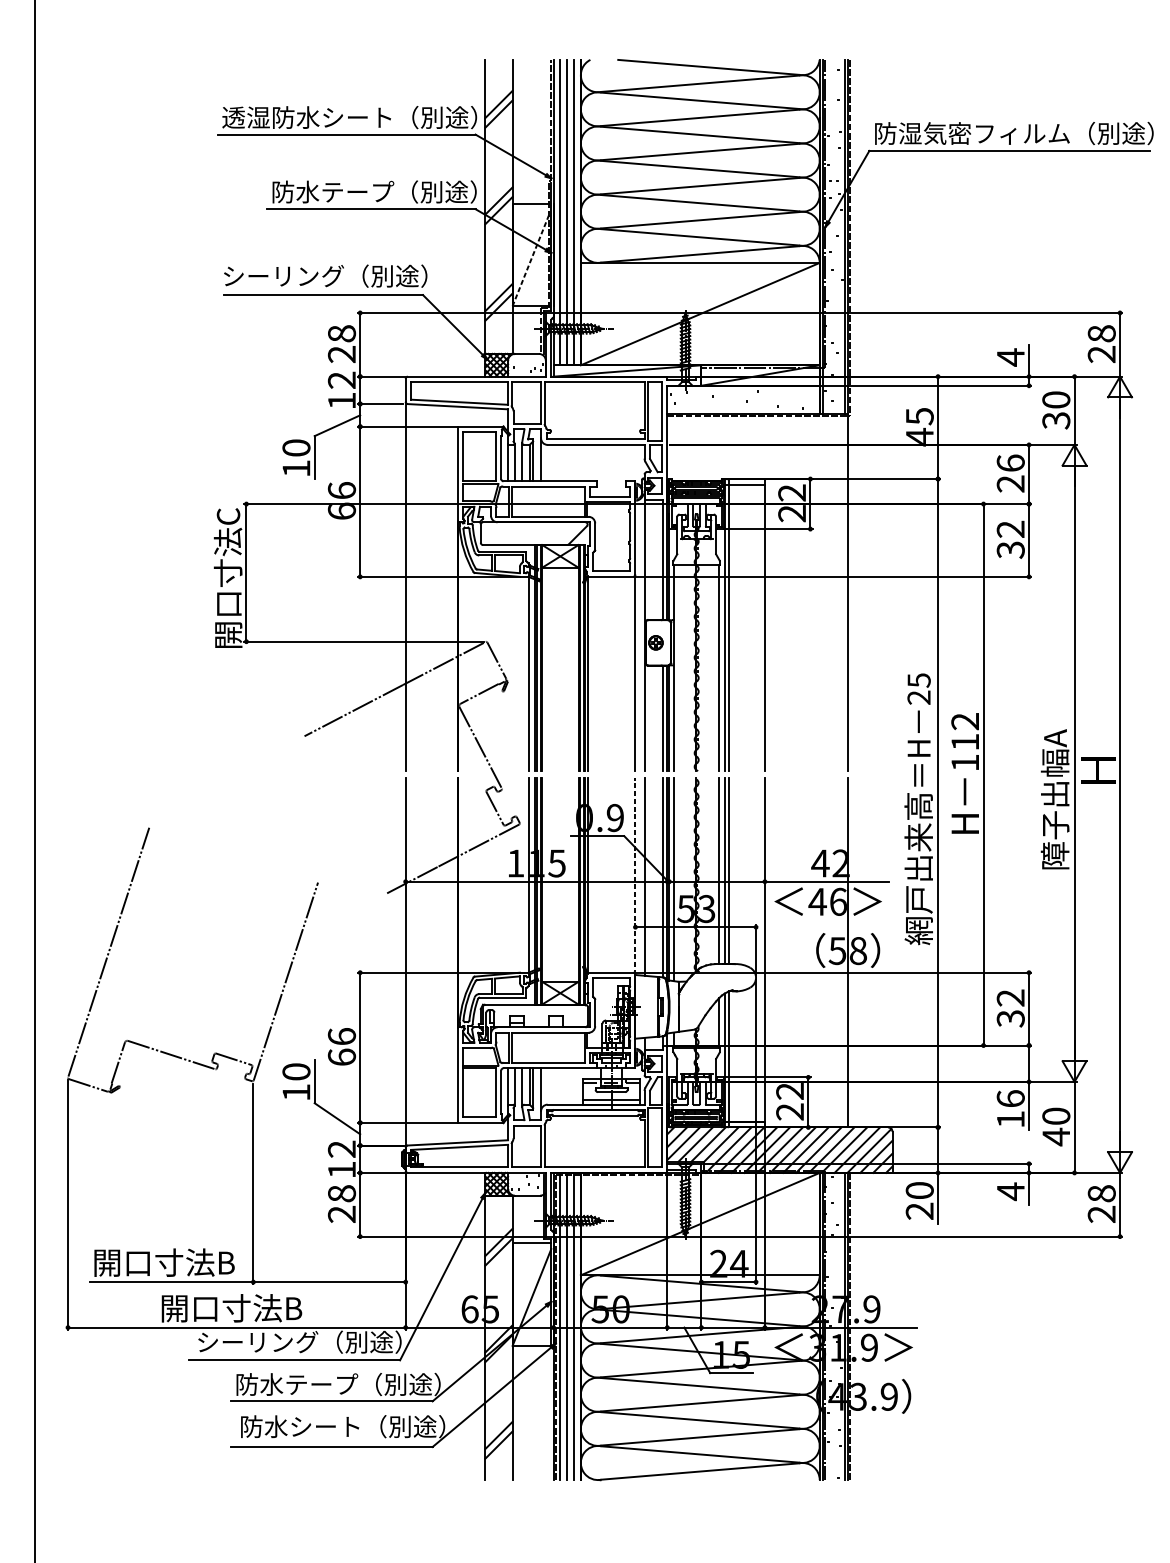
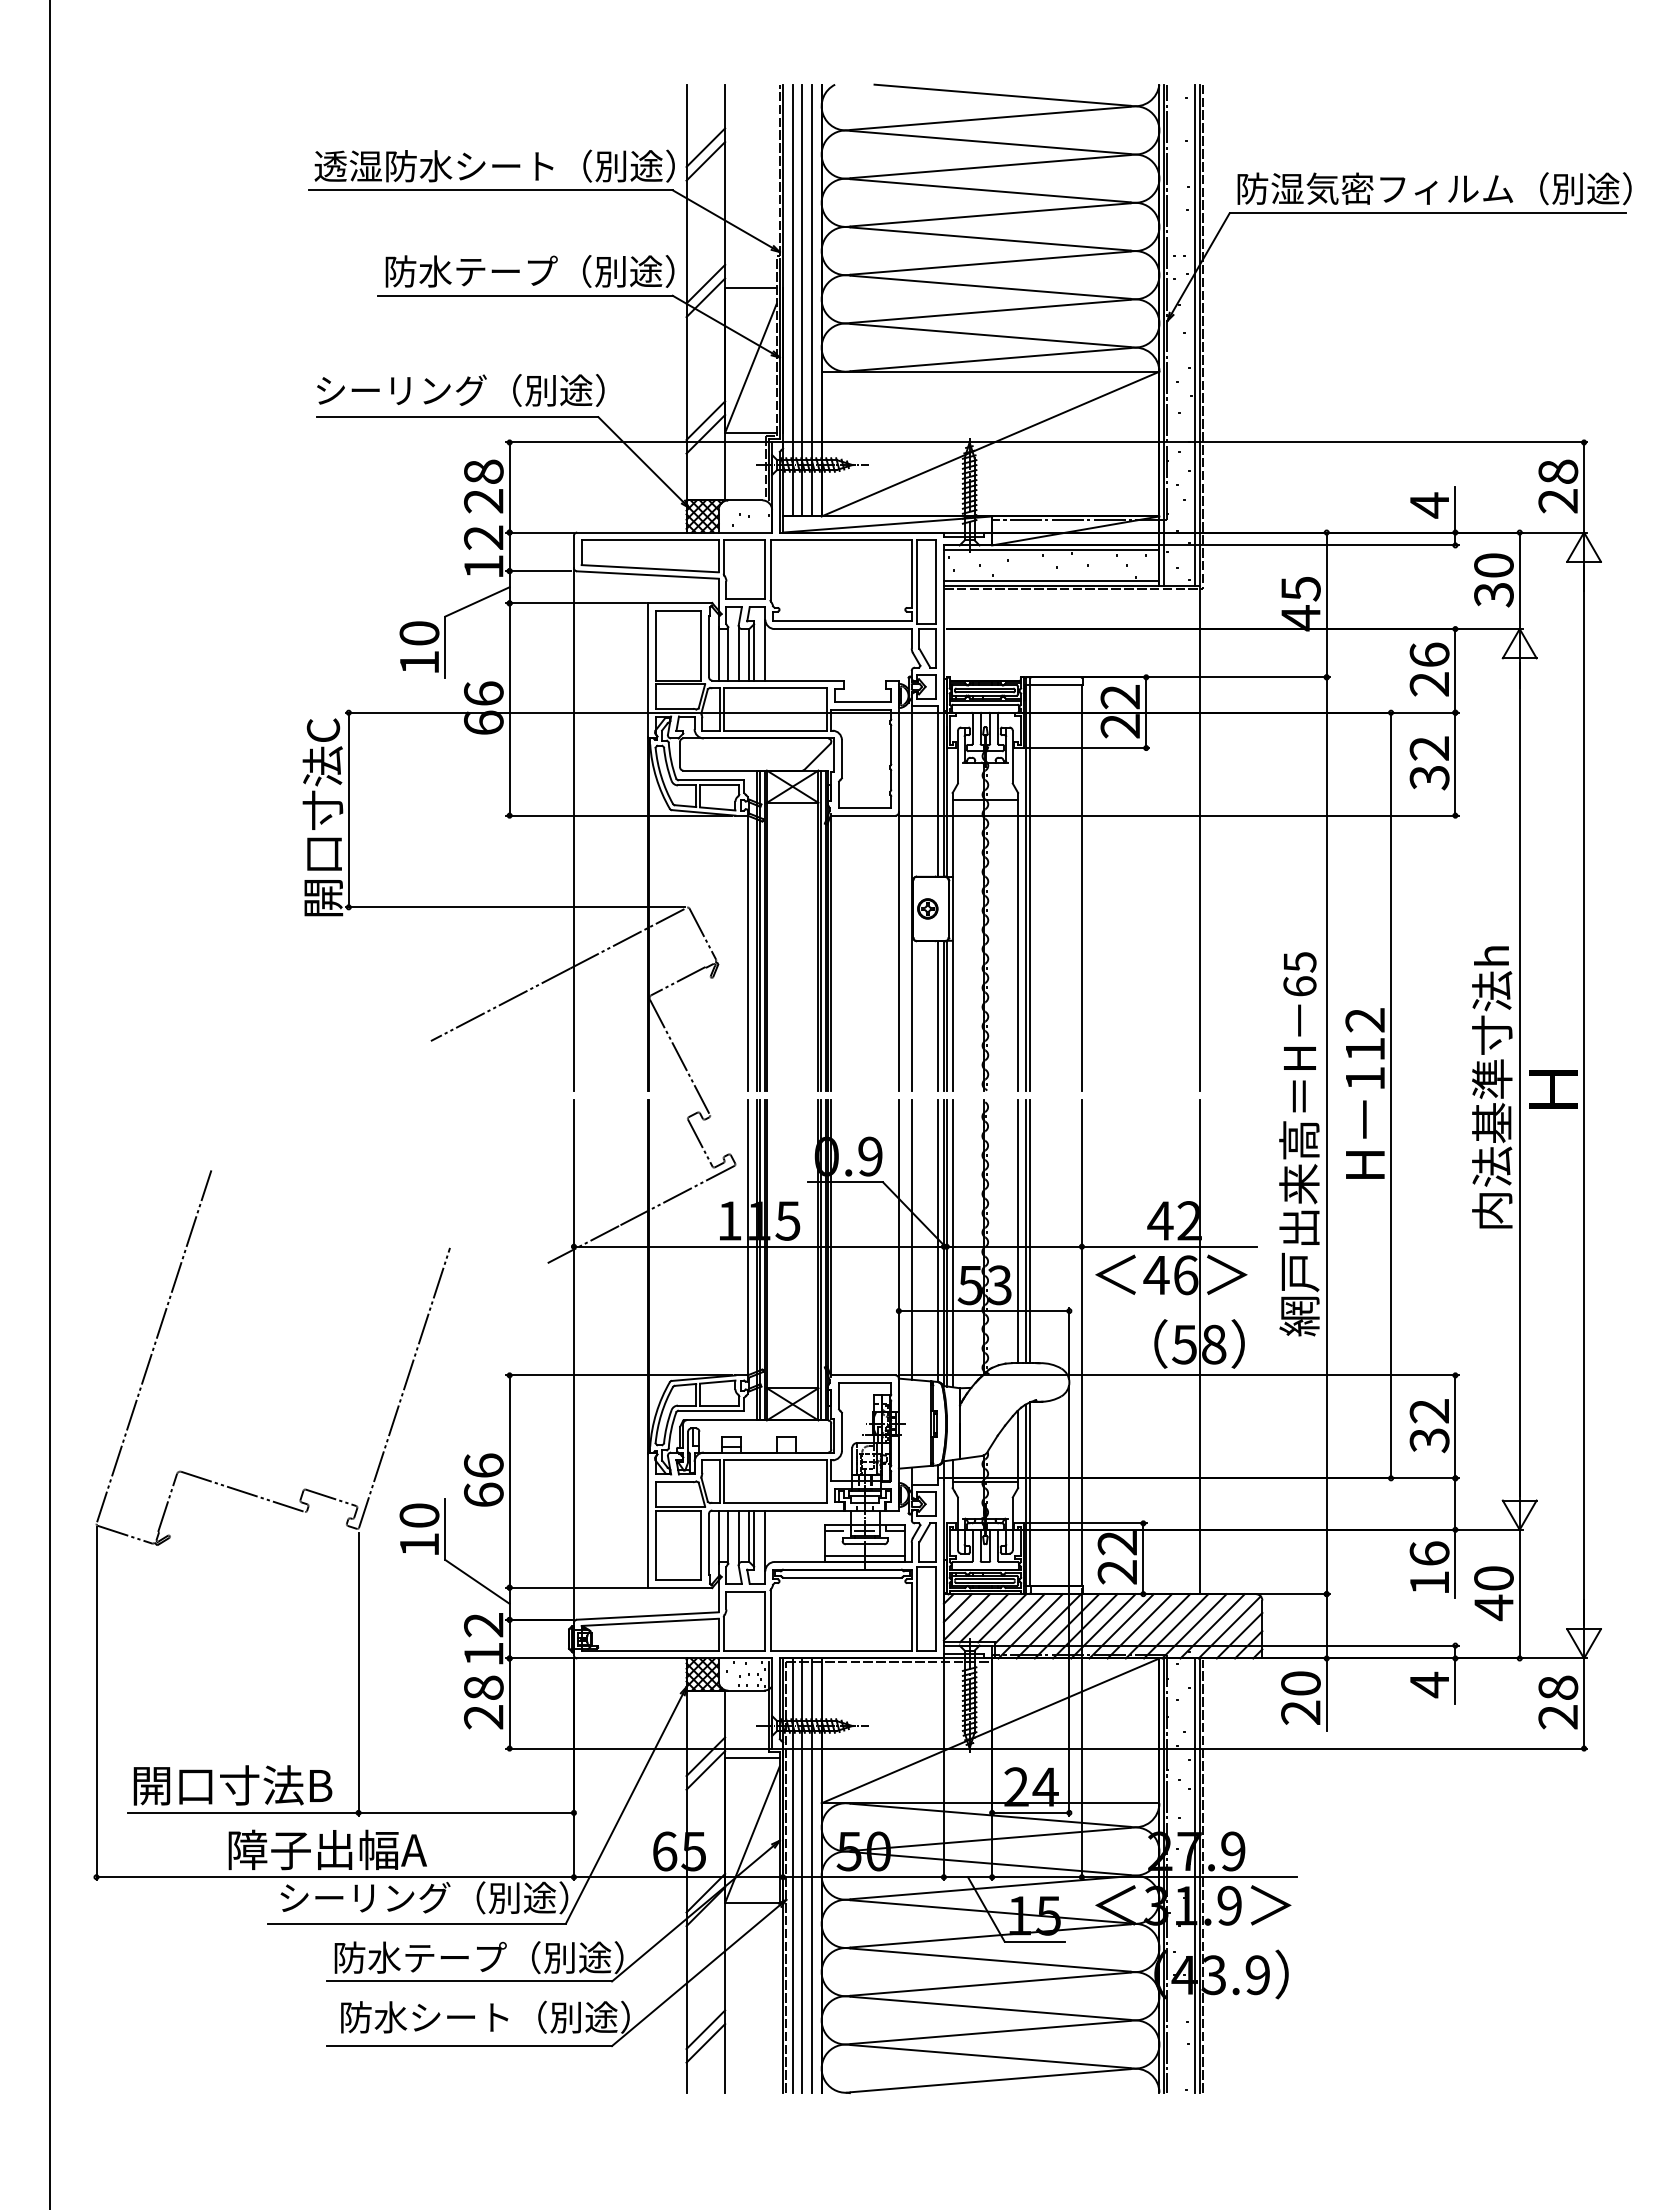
line: (530, 260) -> (750, 368), dashed -> solid
line: (743, 389) -> (1051, 550), added
line: (743, 410) -> (1051, 580), added
text: (918, 697) -> (1299, 986), 25 -> 65
text: (1055, 769) -> (1492, 1087), 障子出幅A -> 内法基準寸法h
line: (635, 875) -> (898, 1238), dashed -> solid
text: (231, 1308) -> (327, 1849), 開口寸法B -> 障子出幅A

